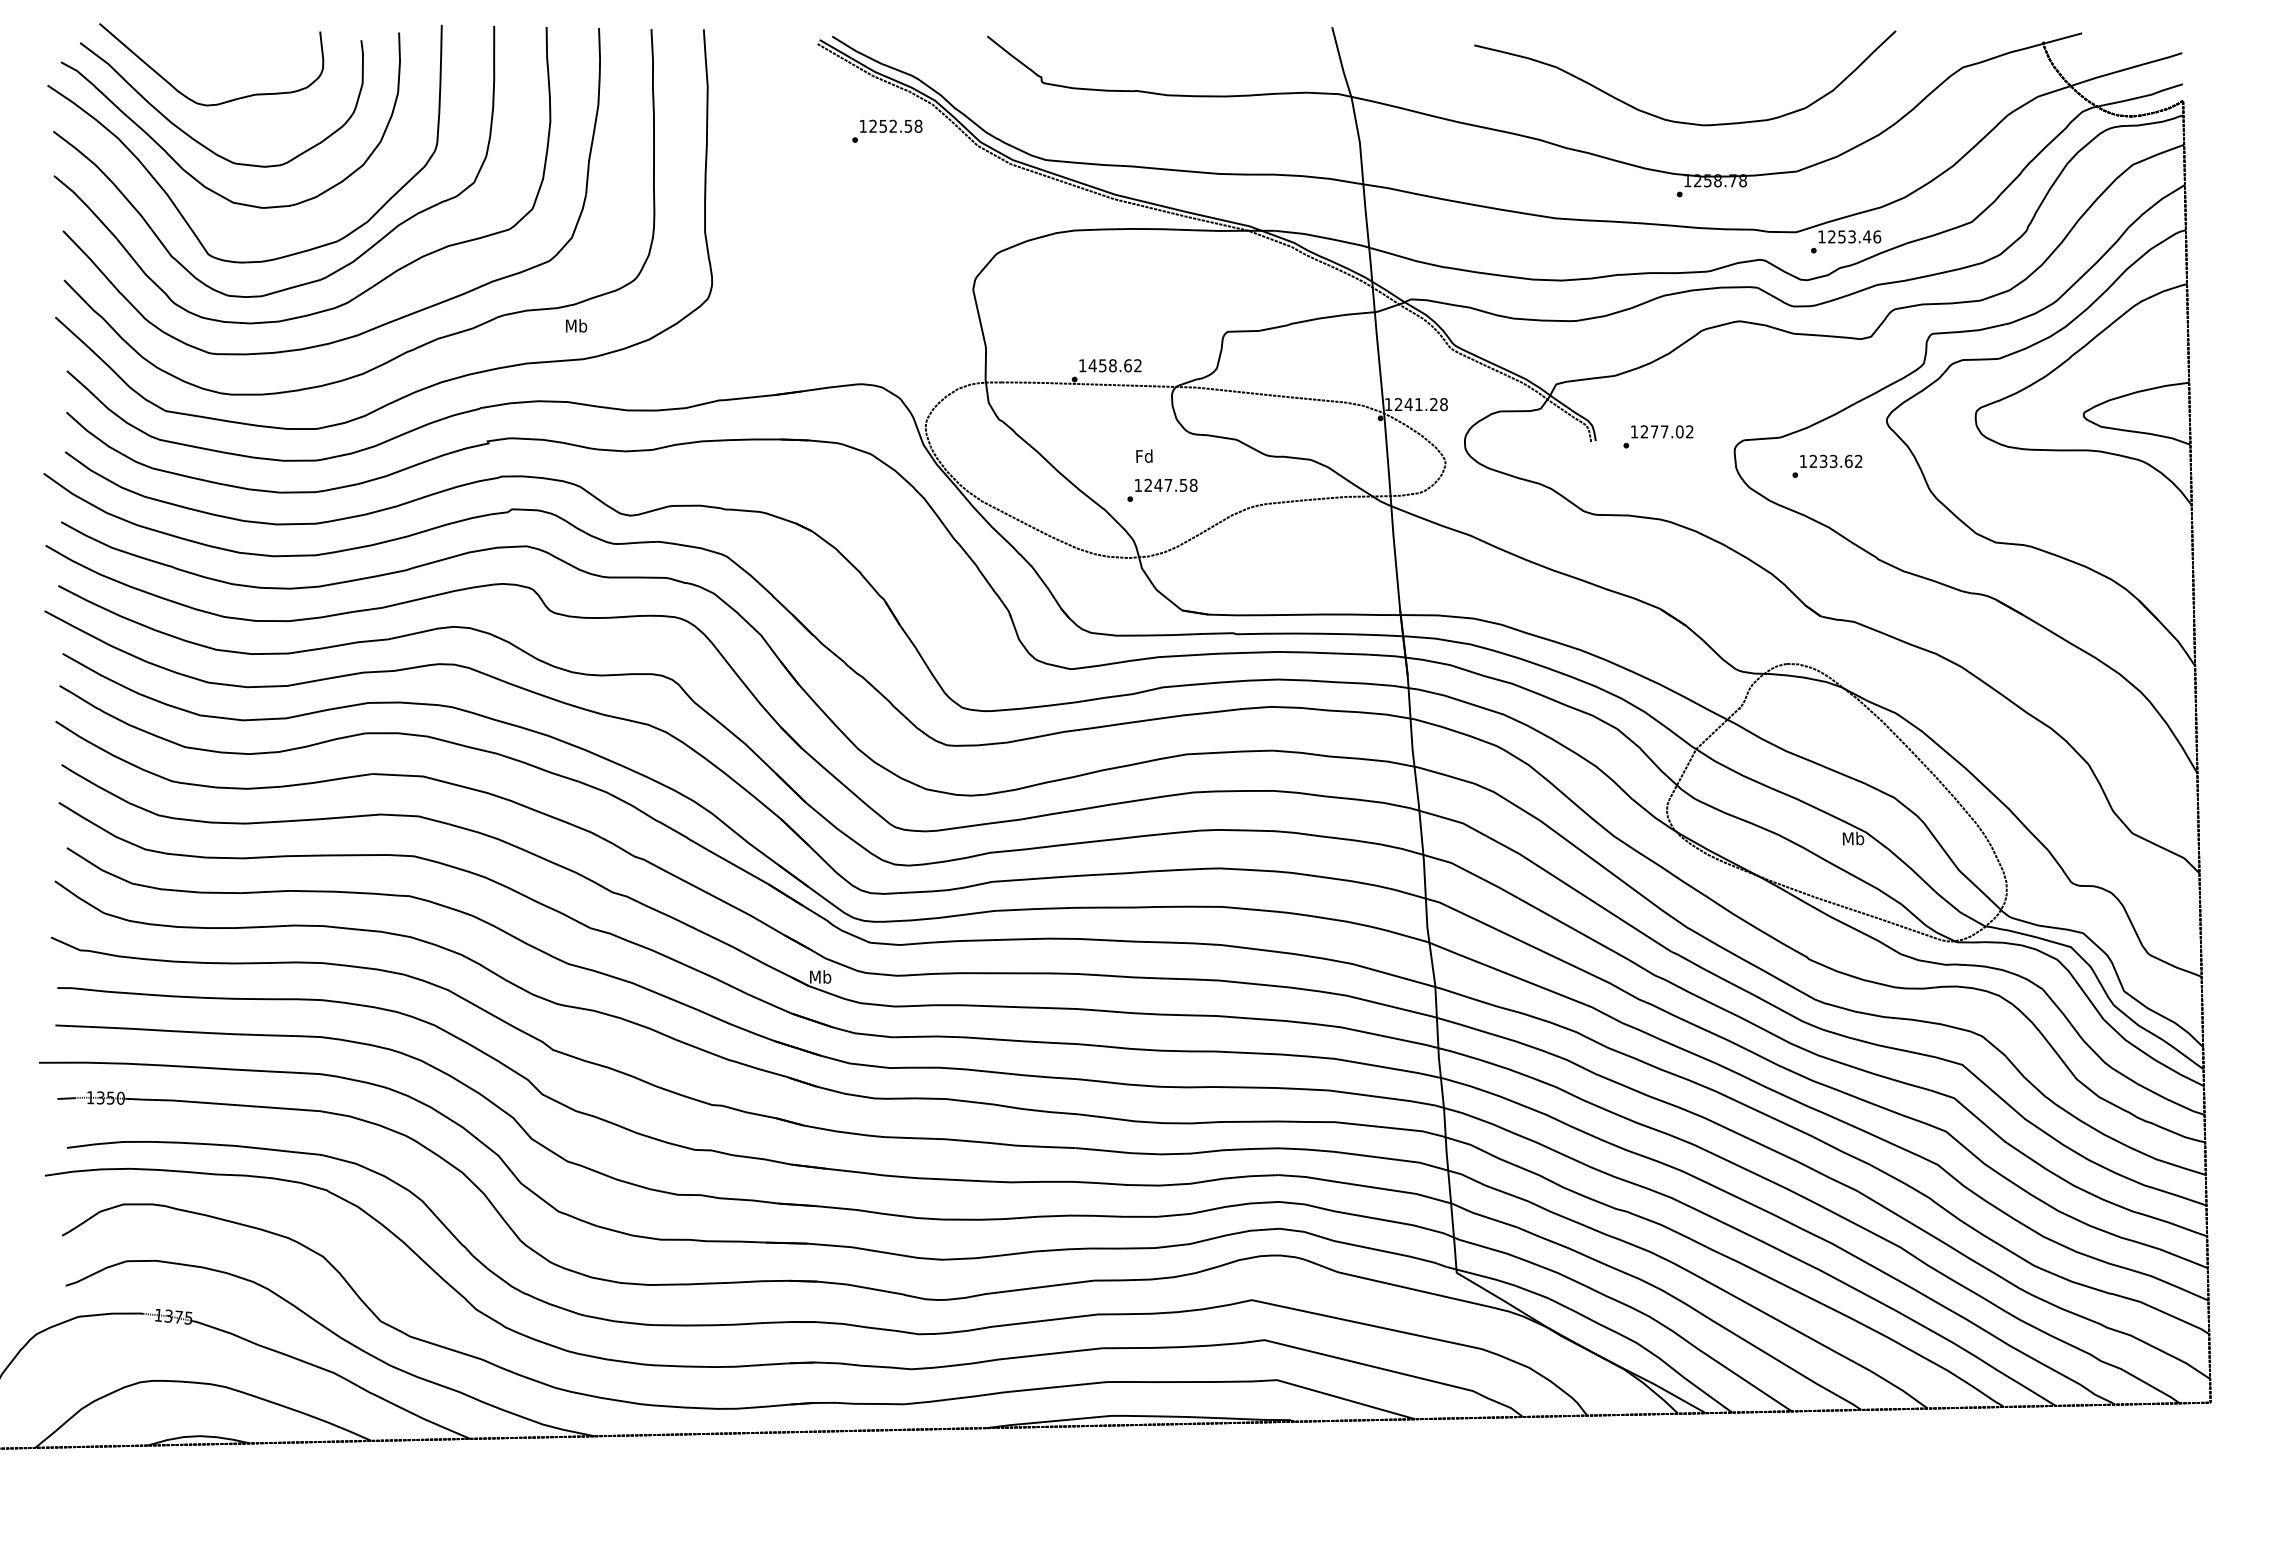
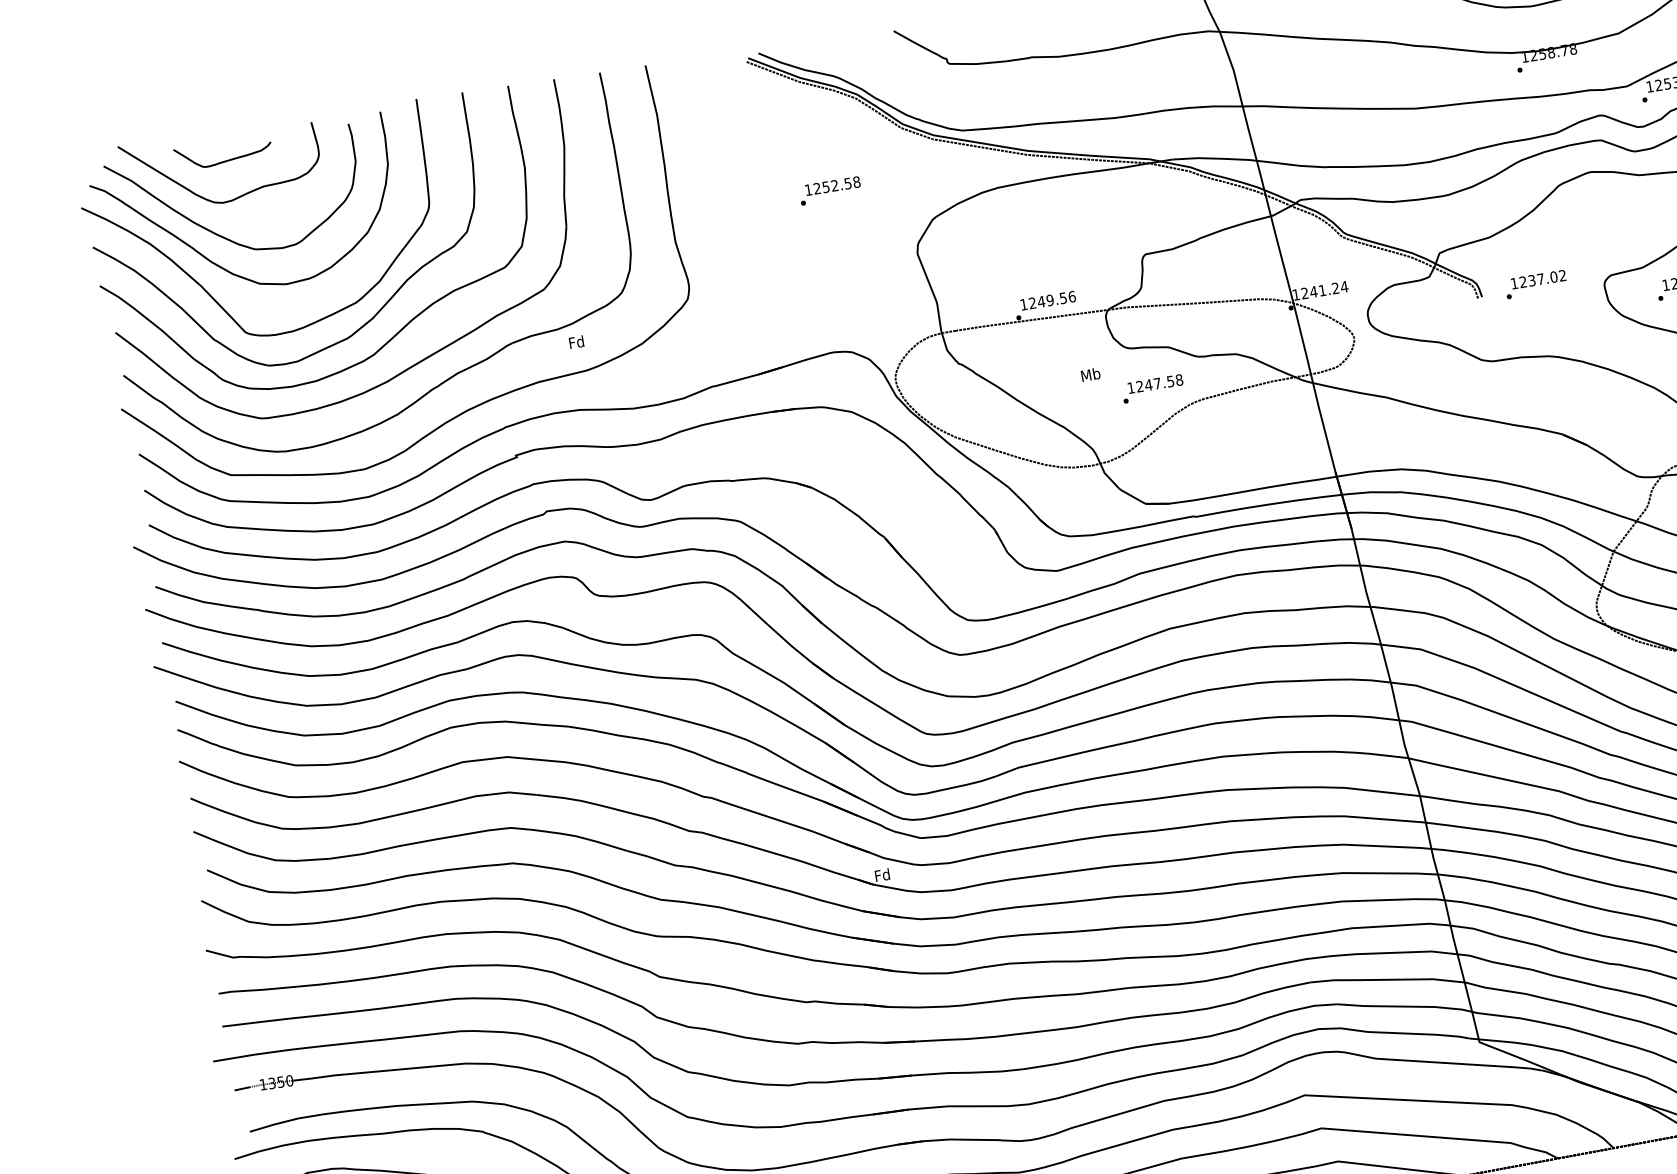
curve: (216, 58) -> (224, 160), added
text: (887, 130) -> (830, 190), moved
text: (576, 325) -> (576, 341), Mb -> Fd
text: (1115, 365) -> (1052, 299), 1458.62 -> 1249.56
text: (1443, 404) -> (1344, 286), 1241.28 -> 1241.24
text: (1654, 431) -> (1531, 280), 1277.02 -> 1237.02
text: (1144, 455) -> (1090, 374), Fd -> Mb
text: (1162, 489) -> (1152, 388), moved
text: (820, 976) -> (882, 874), Mb -> Fd

